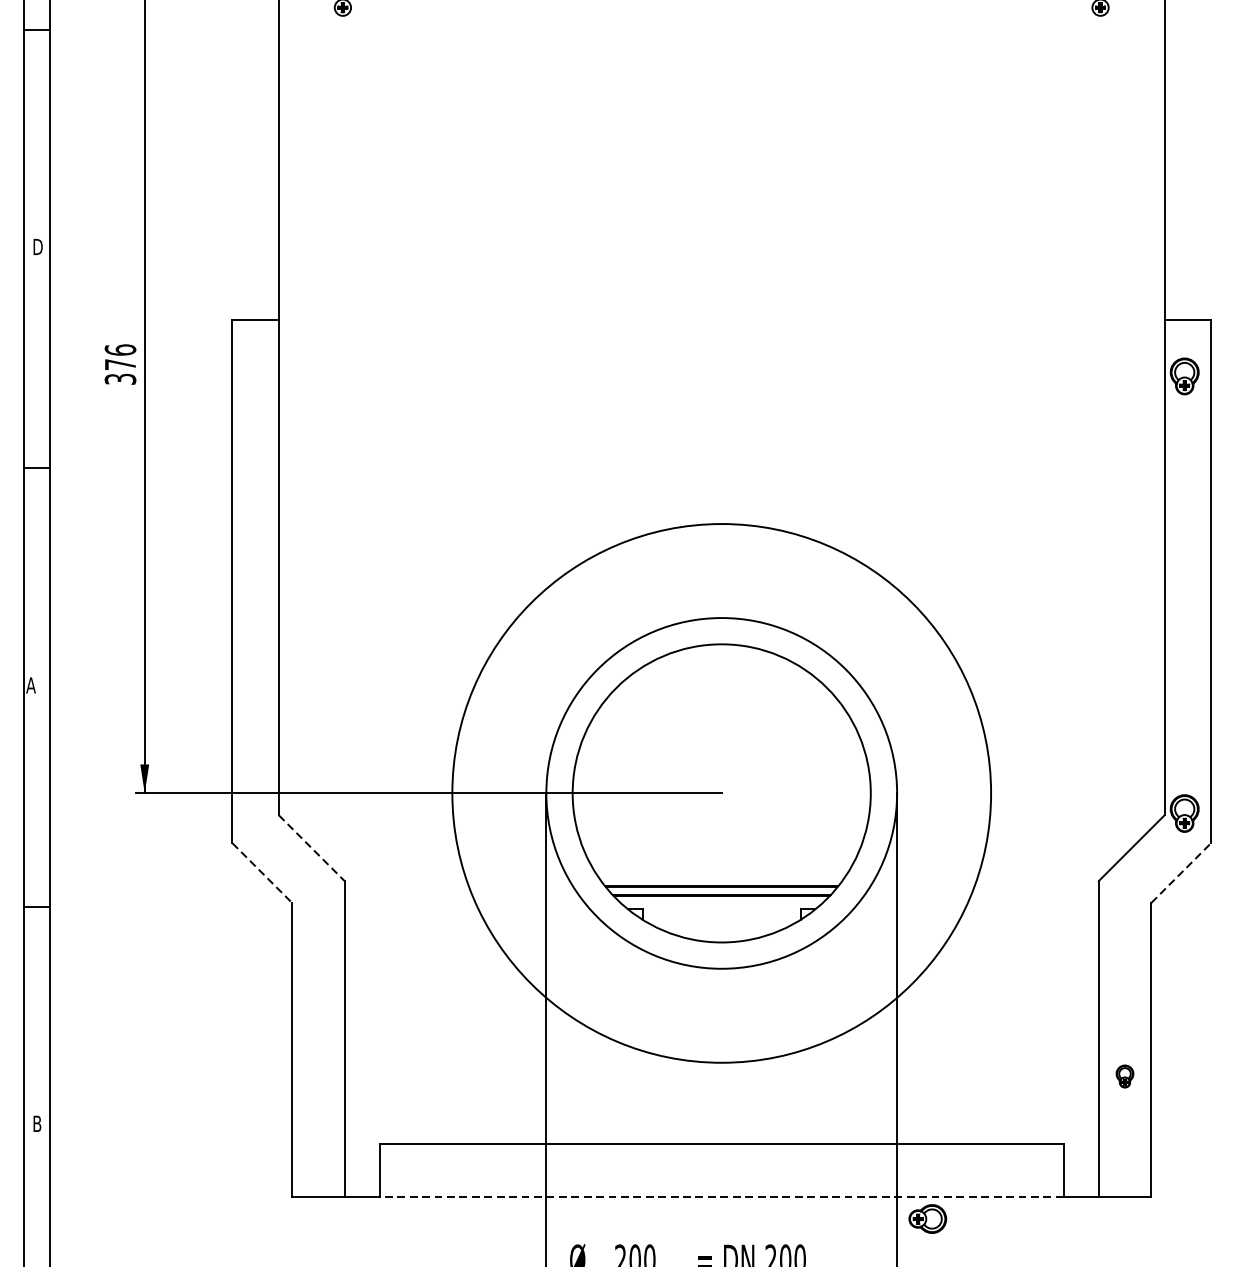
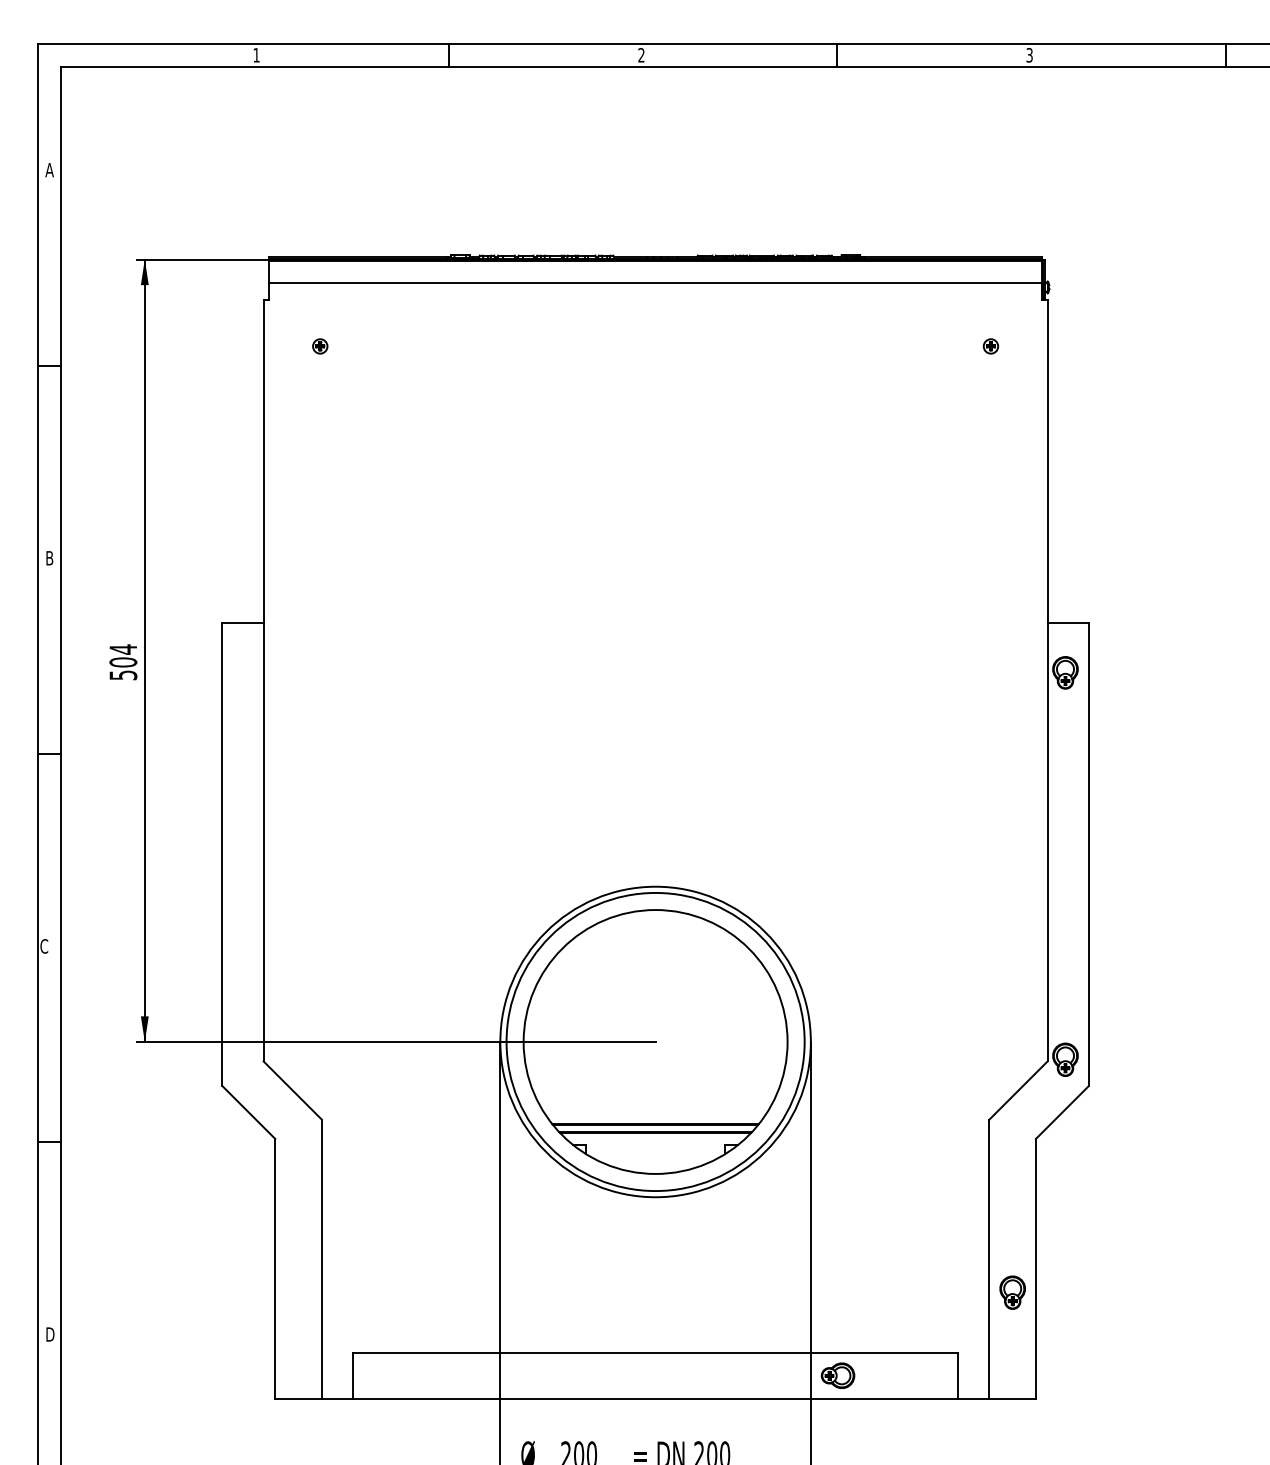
text: (38, 247) -> (50, 558), D -> B
text: (120, 363) -> (123, 661), 376 -> 504
text: (30, 685) -> (43, 946), A -> C
circle: (721, 792) -> (655, 1041), size x0.62
line: (312, 848) -> (293, 1090), dashed -> solid
line: (262, 873) -> (249, 1112), dashed -> solid
line: (1181, 873) -> (1062, 1112), dashed -> solid
part: (1124, 1076) -> (1012, 1292), size x1.67
text: (38, 1123) -> (50, 1334), B -> D
line: (721, 1197) -> (655, 1399), dashed -> solid
part: (927, 1218) -> (837, 1375), moved

